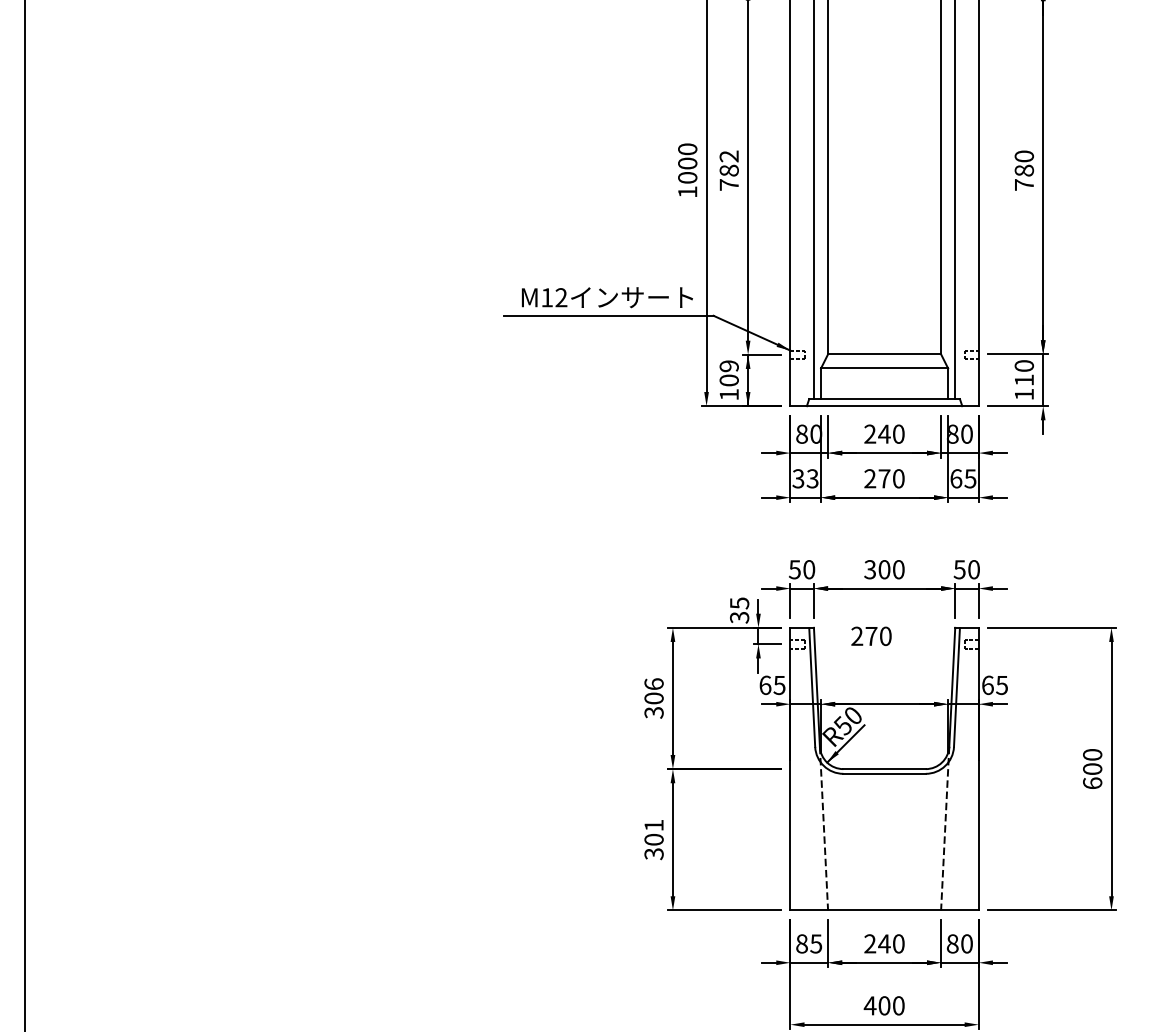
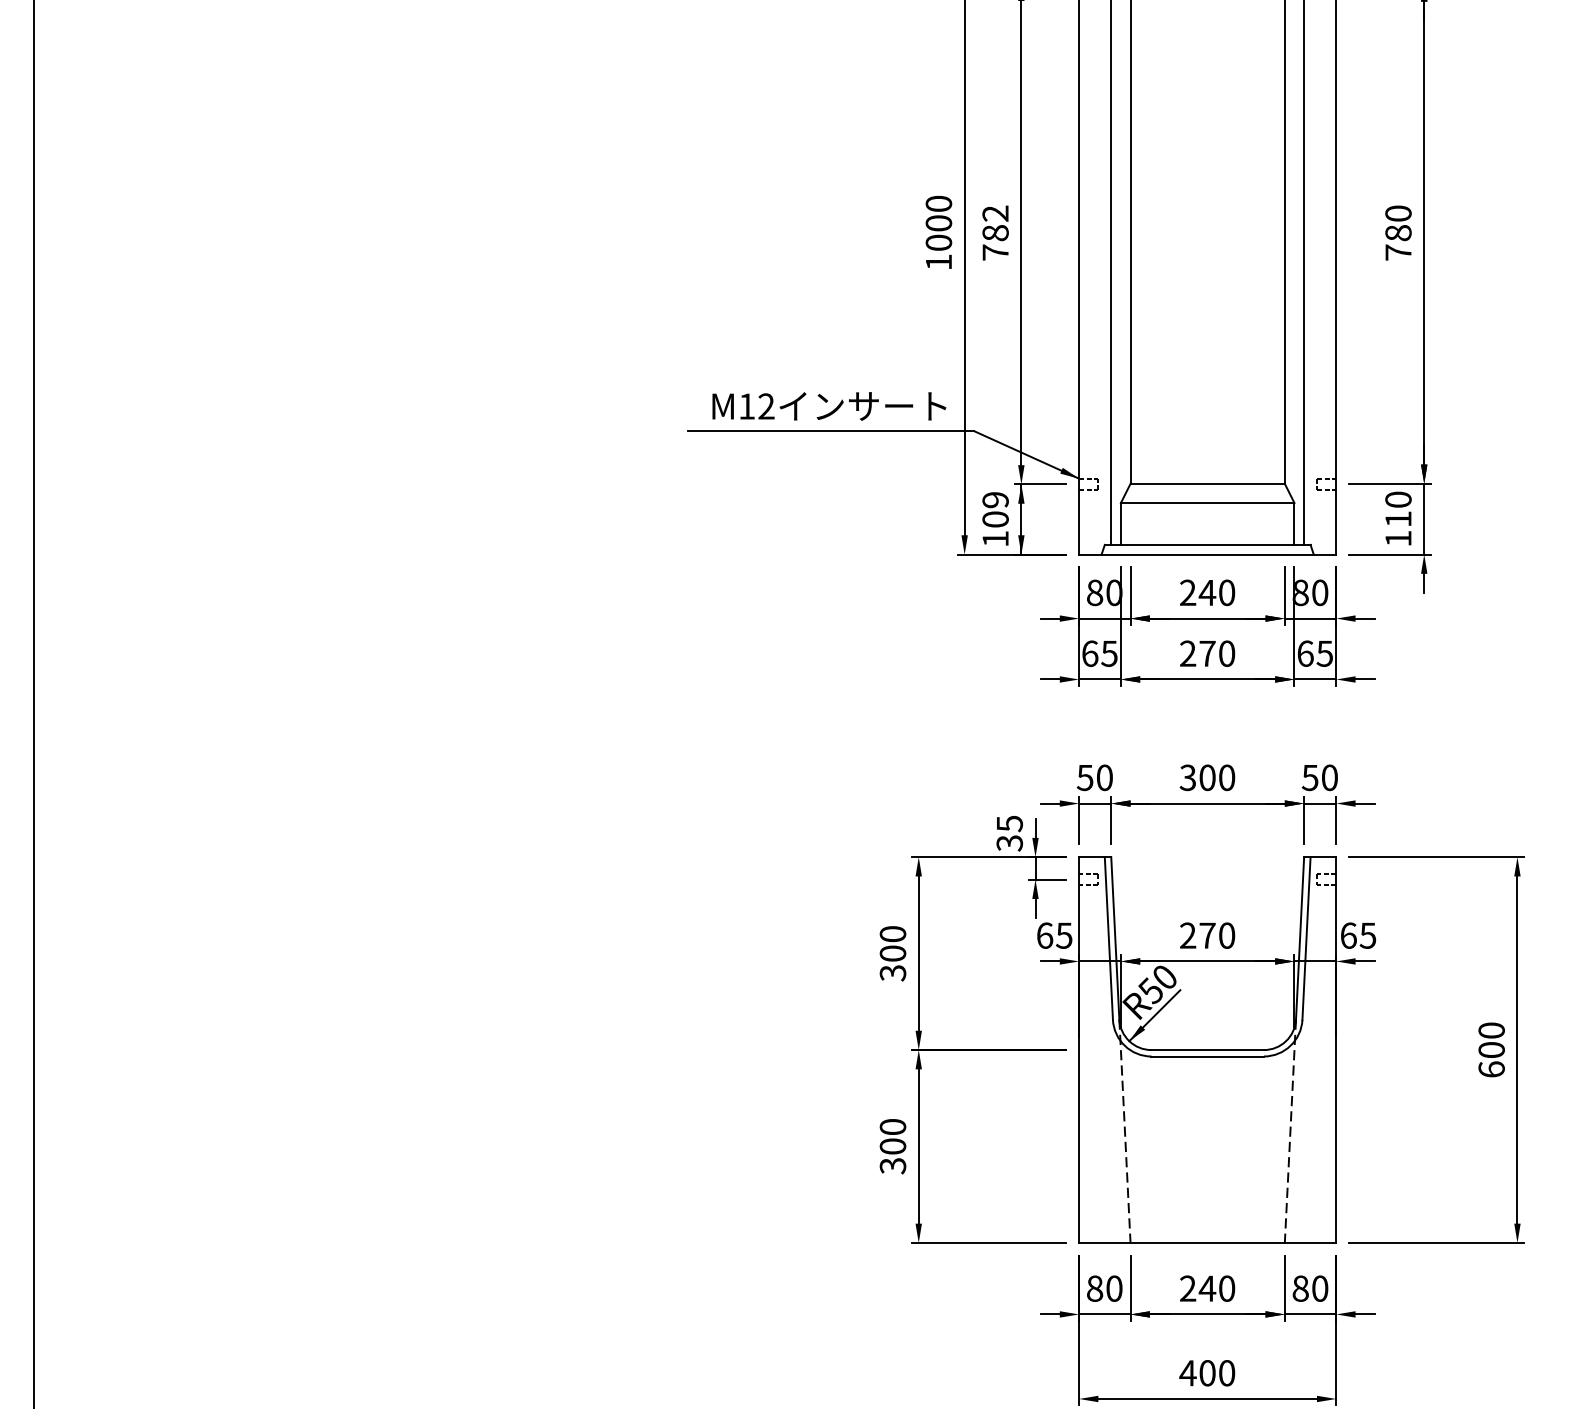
text: (805, 478) -> (1099, 653), 33 -> 65
text: (871, 635) -> (1207, 934), moved
text: (653, 683) -> (892, 933), 306 -> 300
text: (653, 825) -> (892, 1127), 301 -> 300
text: (816, 943) -> (1114, 1288), 85 -> 80

